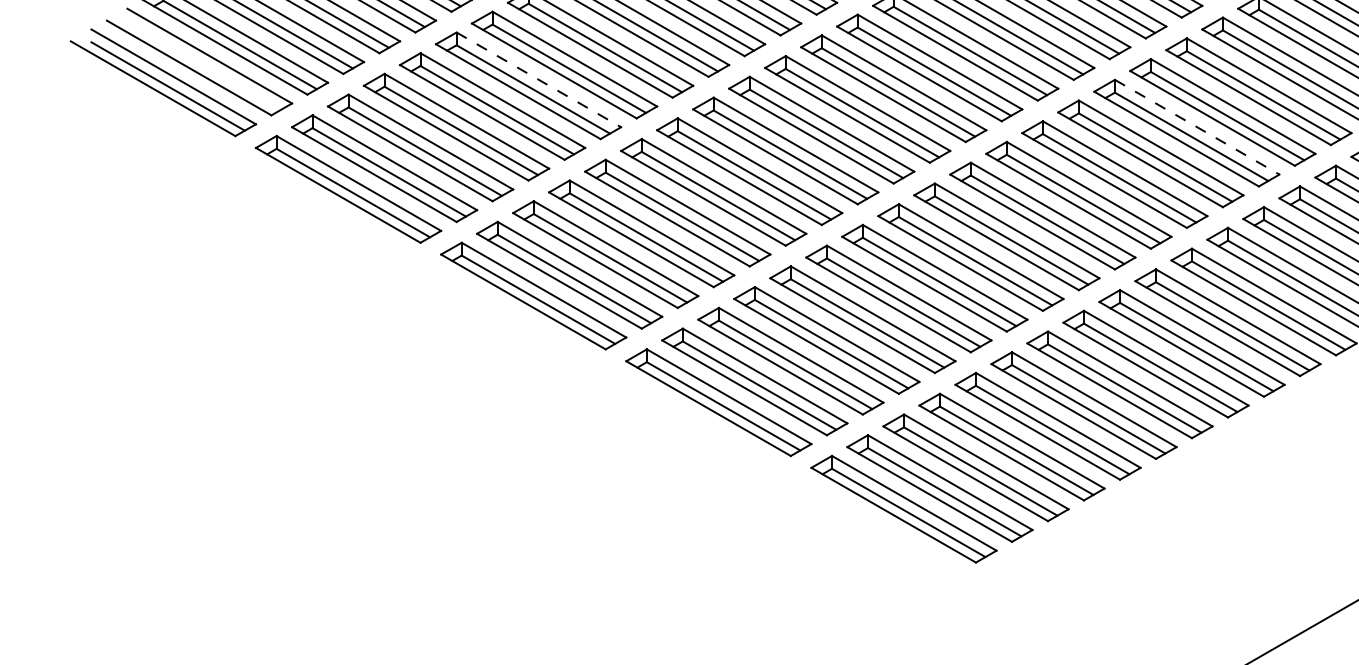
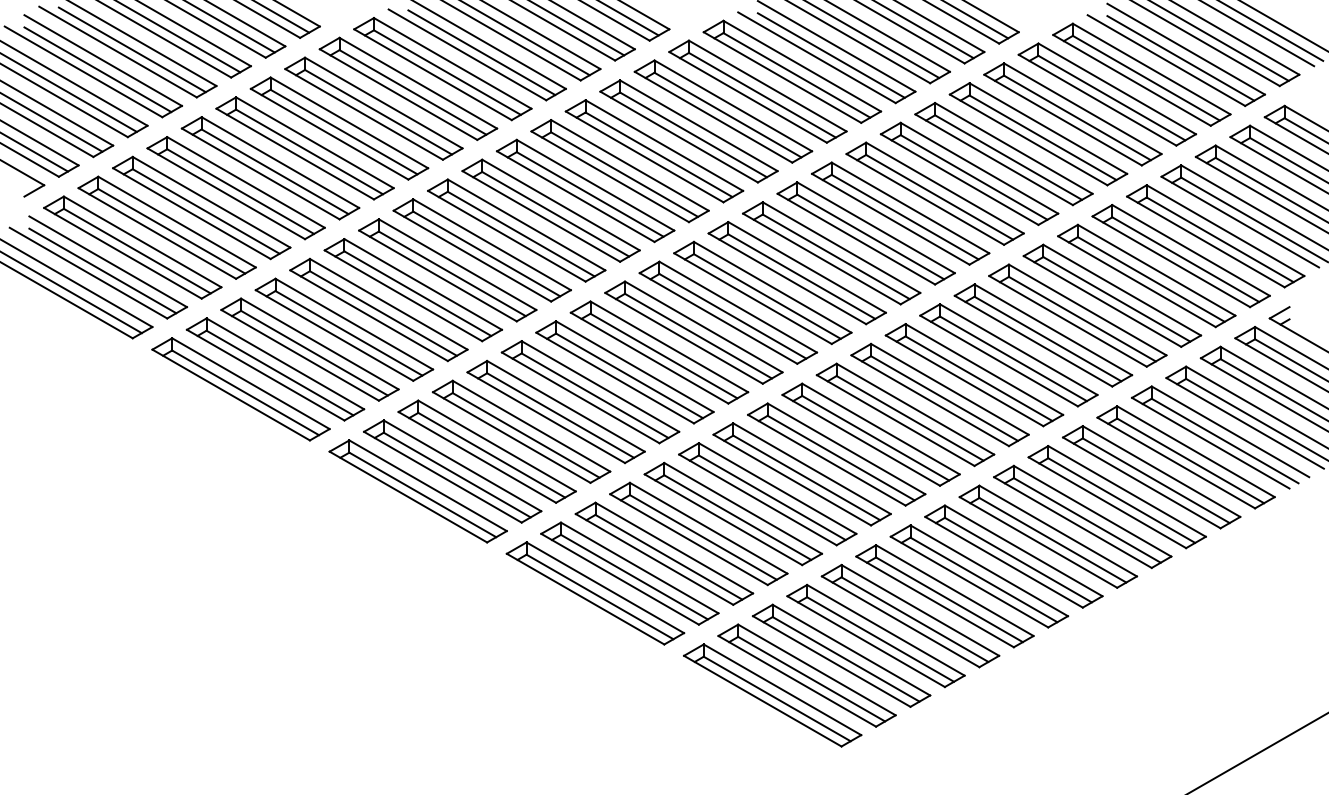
line: (203, 65) -> (102, 270), added
line: (539, 79) -> (423, 284), dashed -> solid
line: (1197, 126) -> (1053, 329), dashed -> solid

